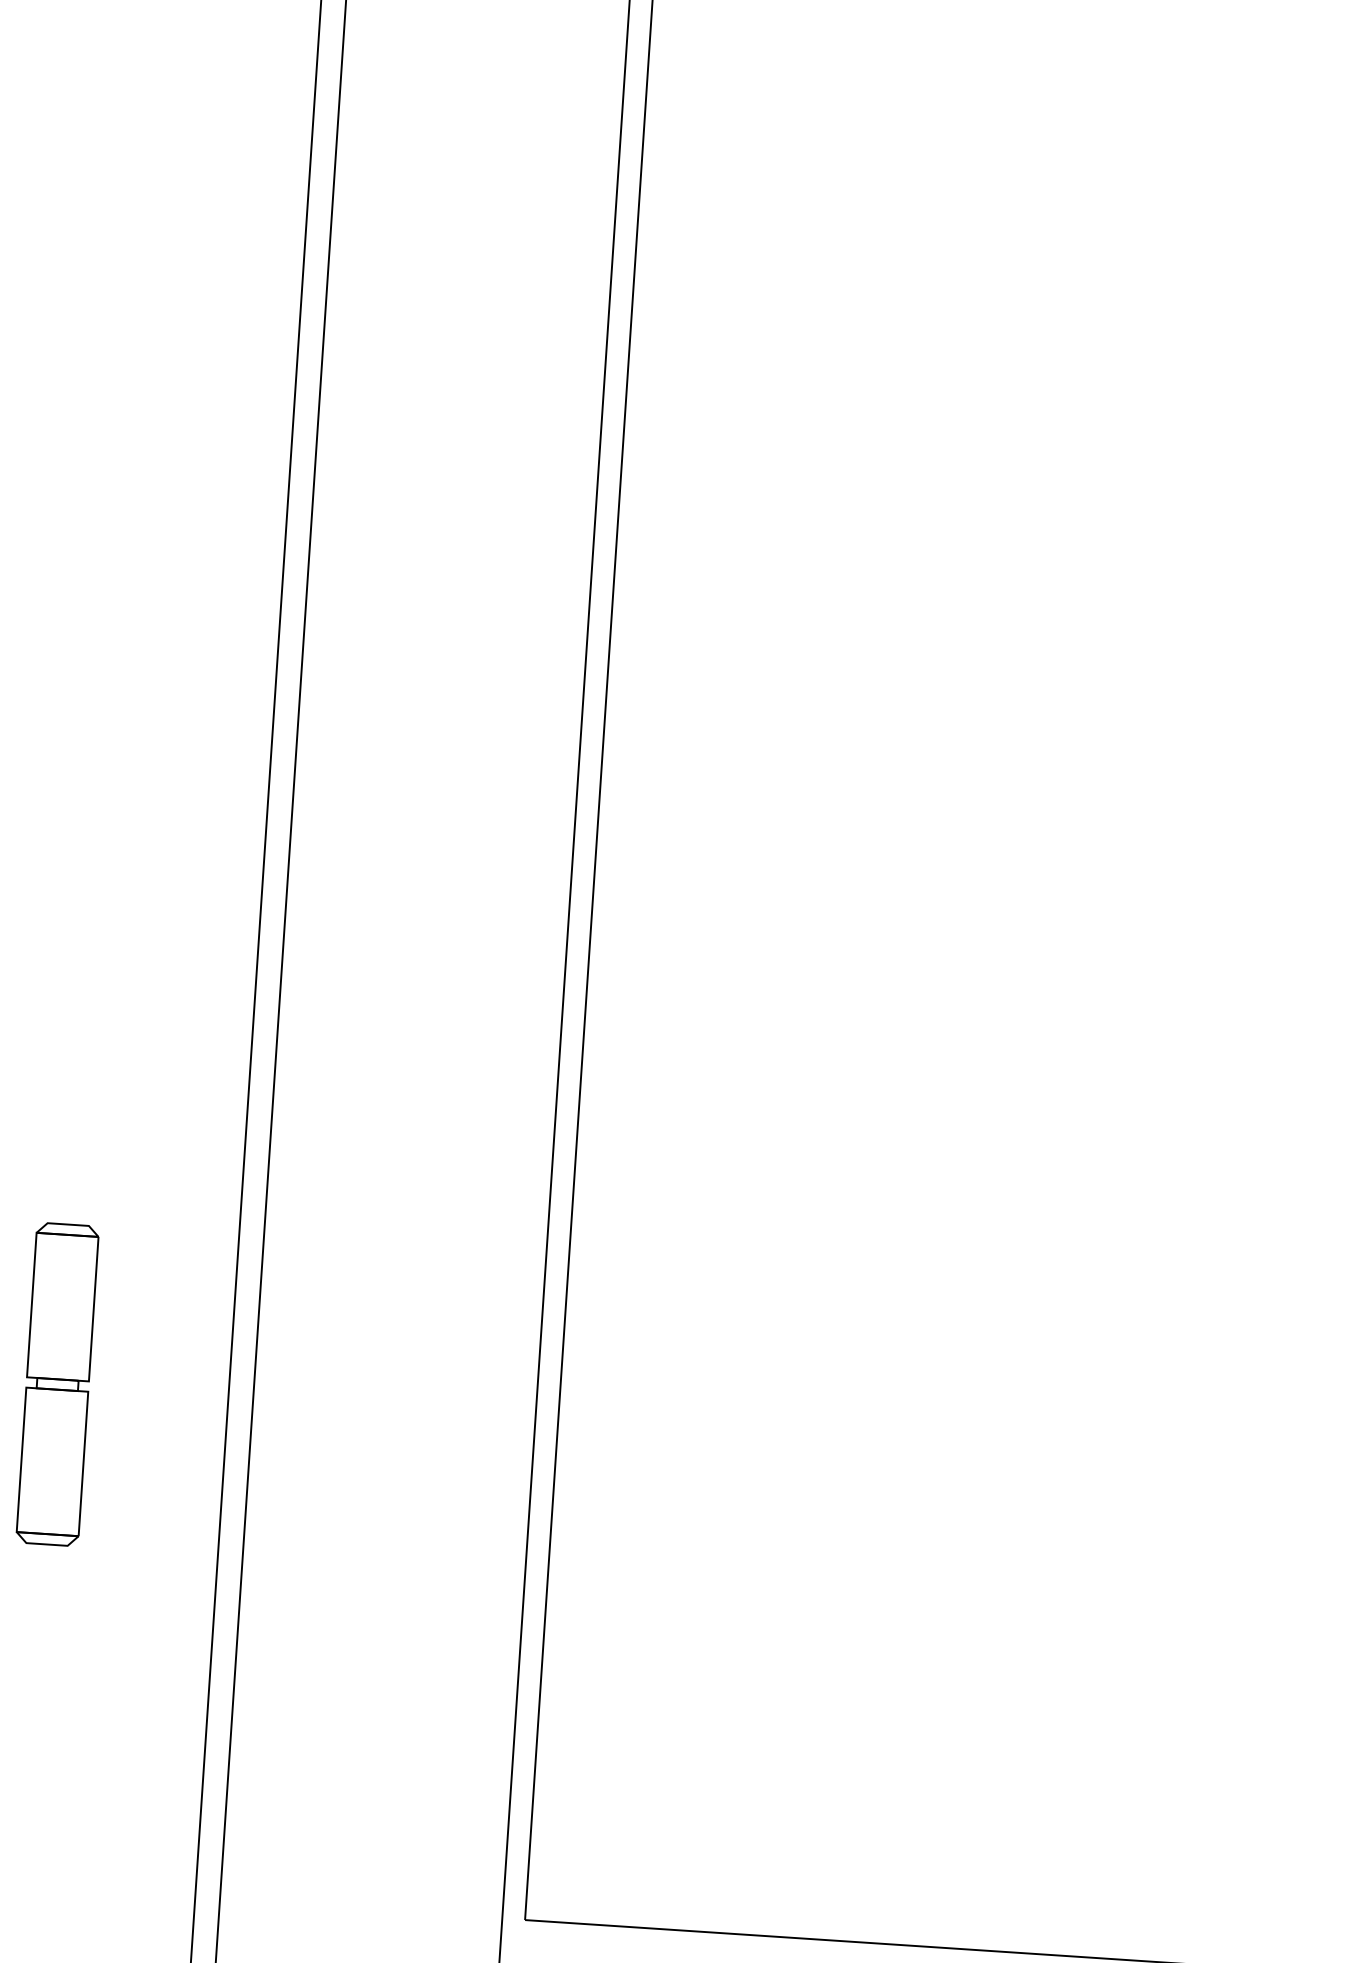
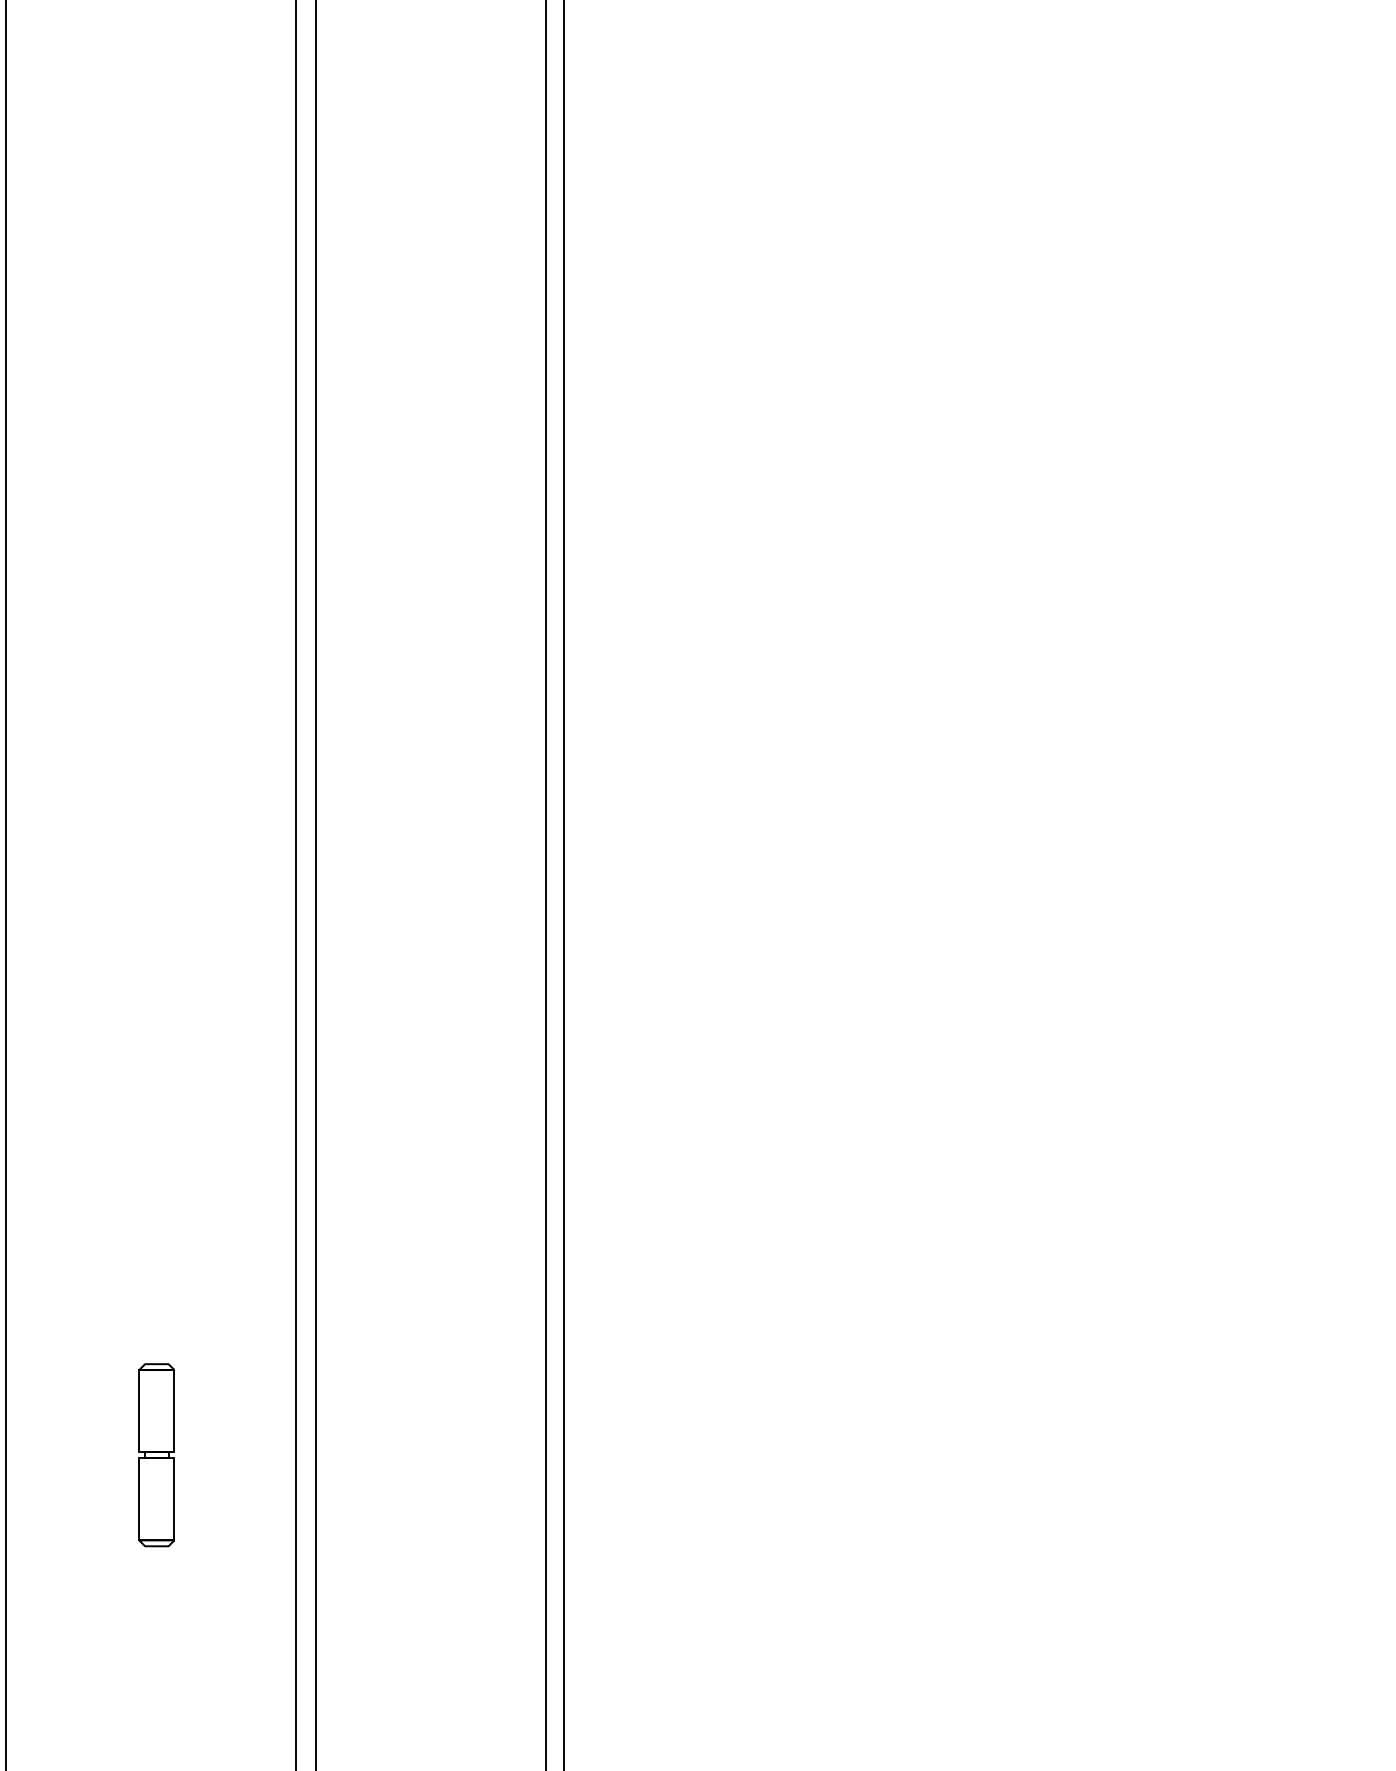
part: (57, 1384) -> (156, 1455), size x0.7

